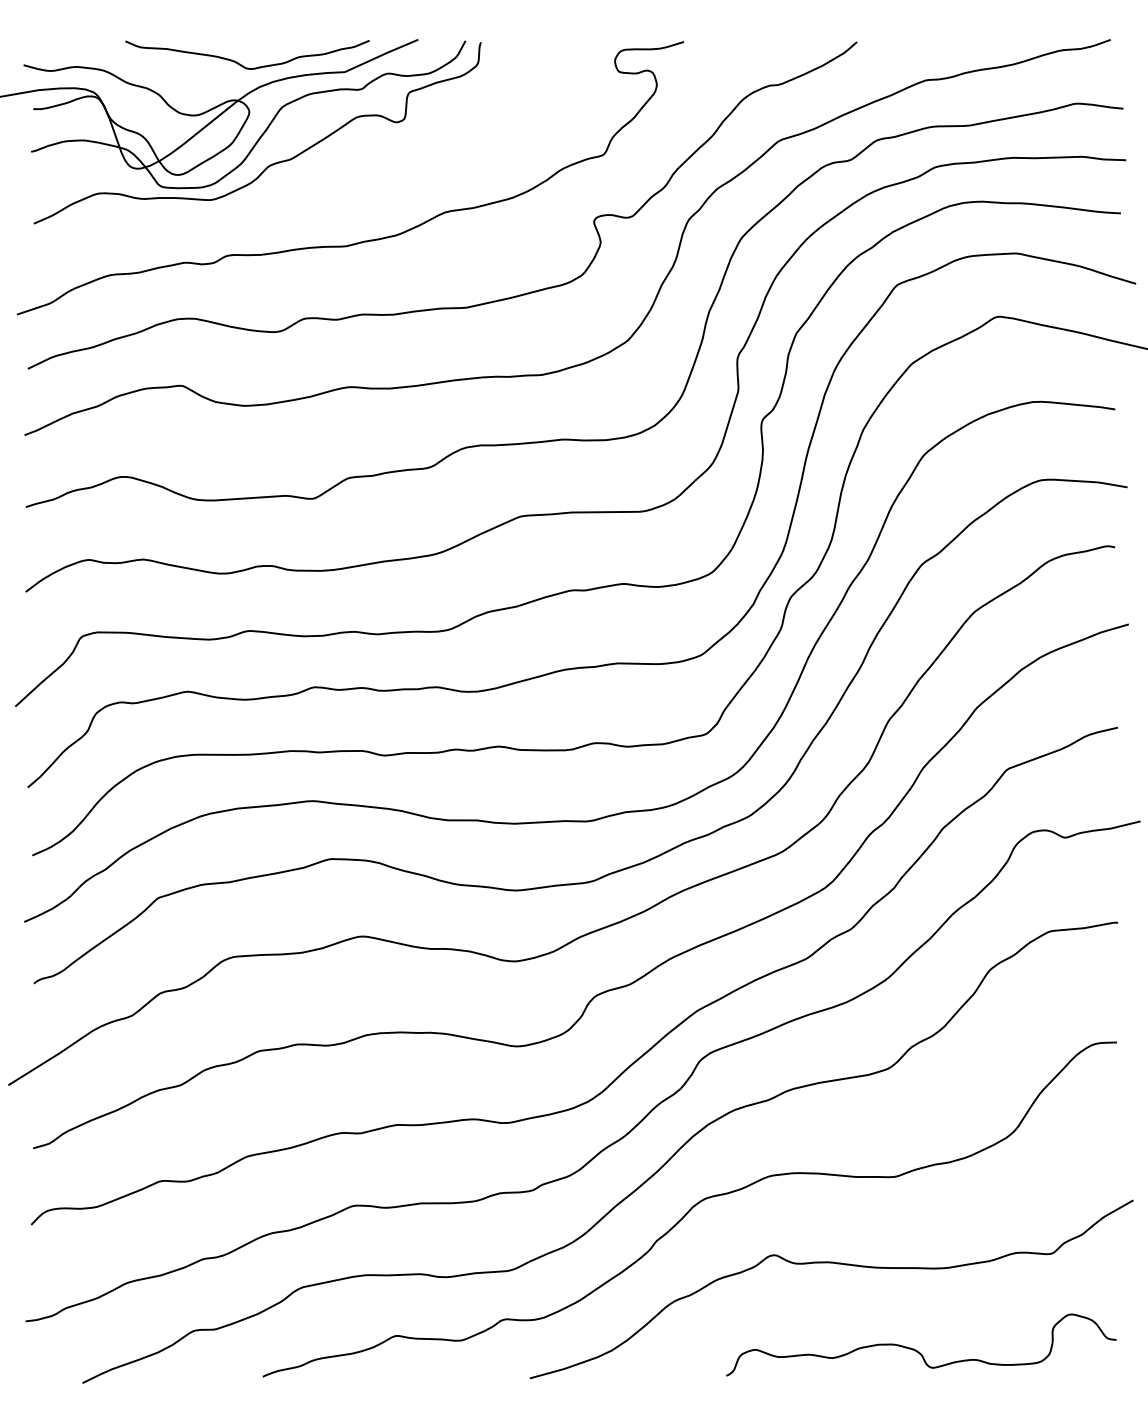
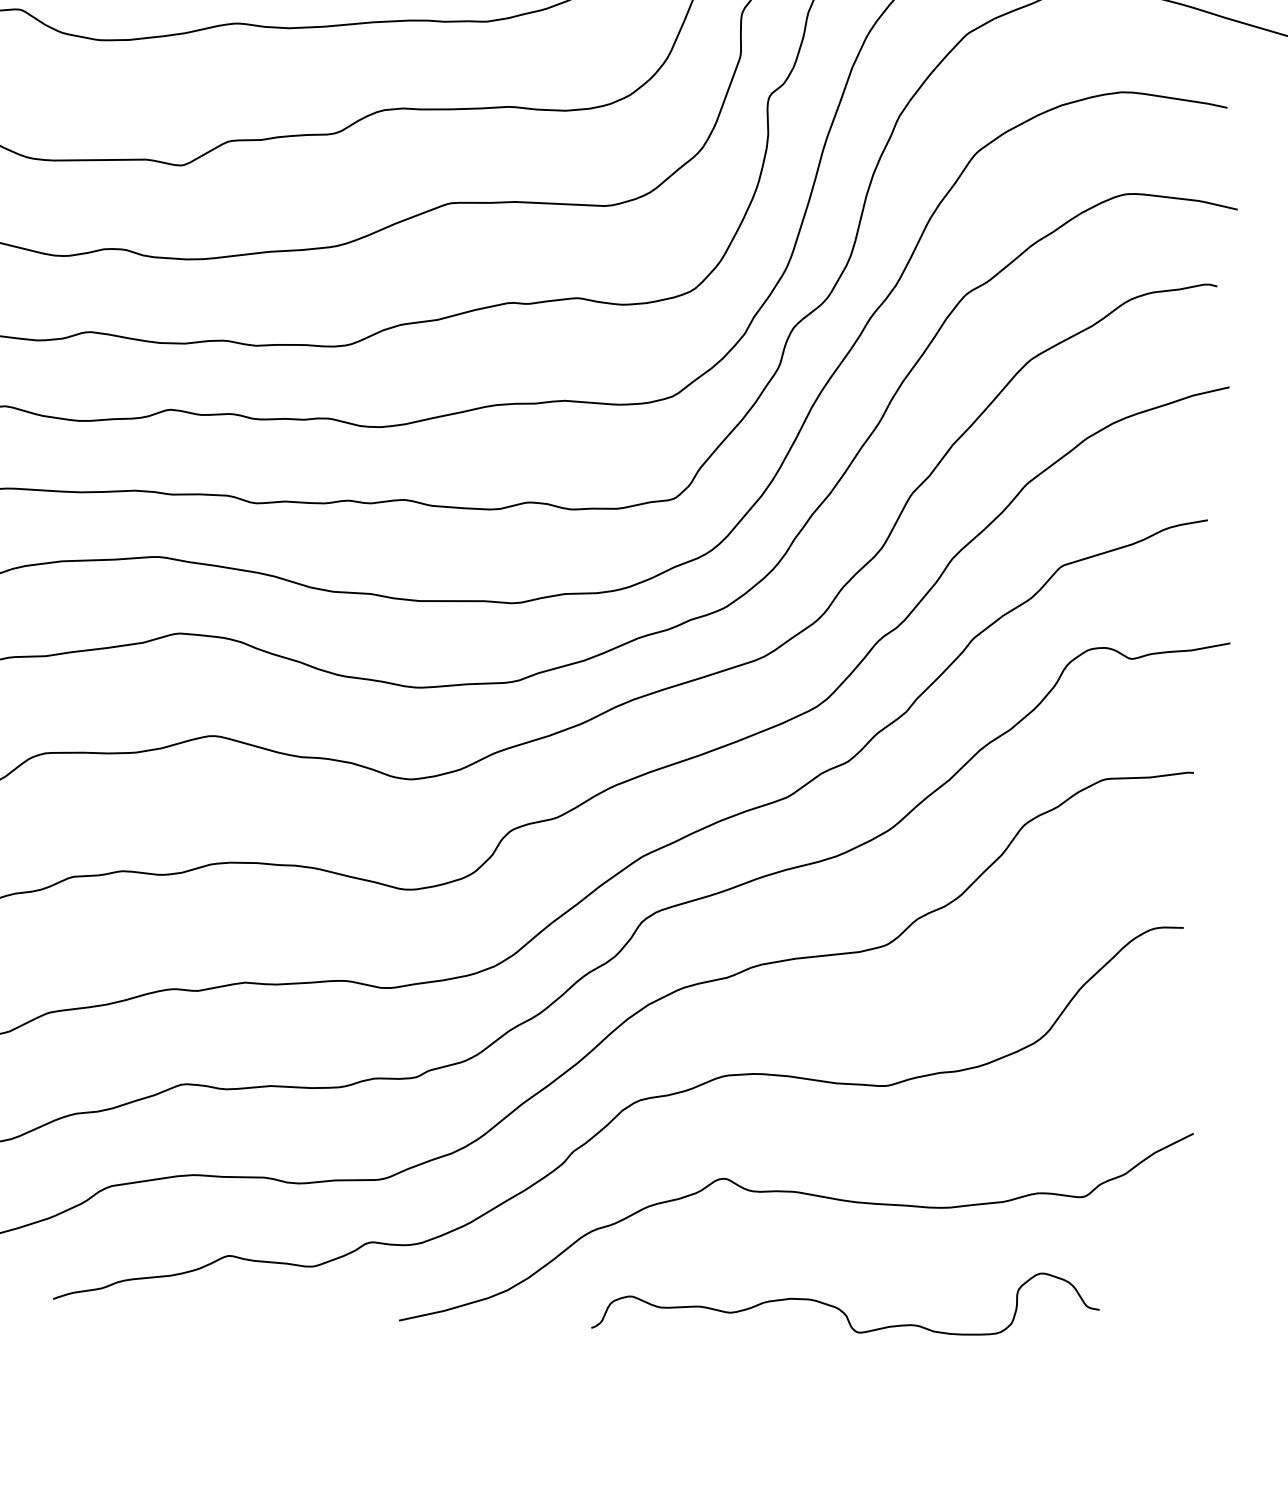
curve: (916, 1349) -> (839, 1307), moved

